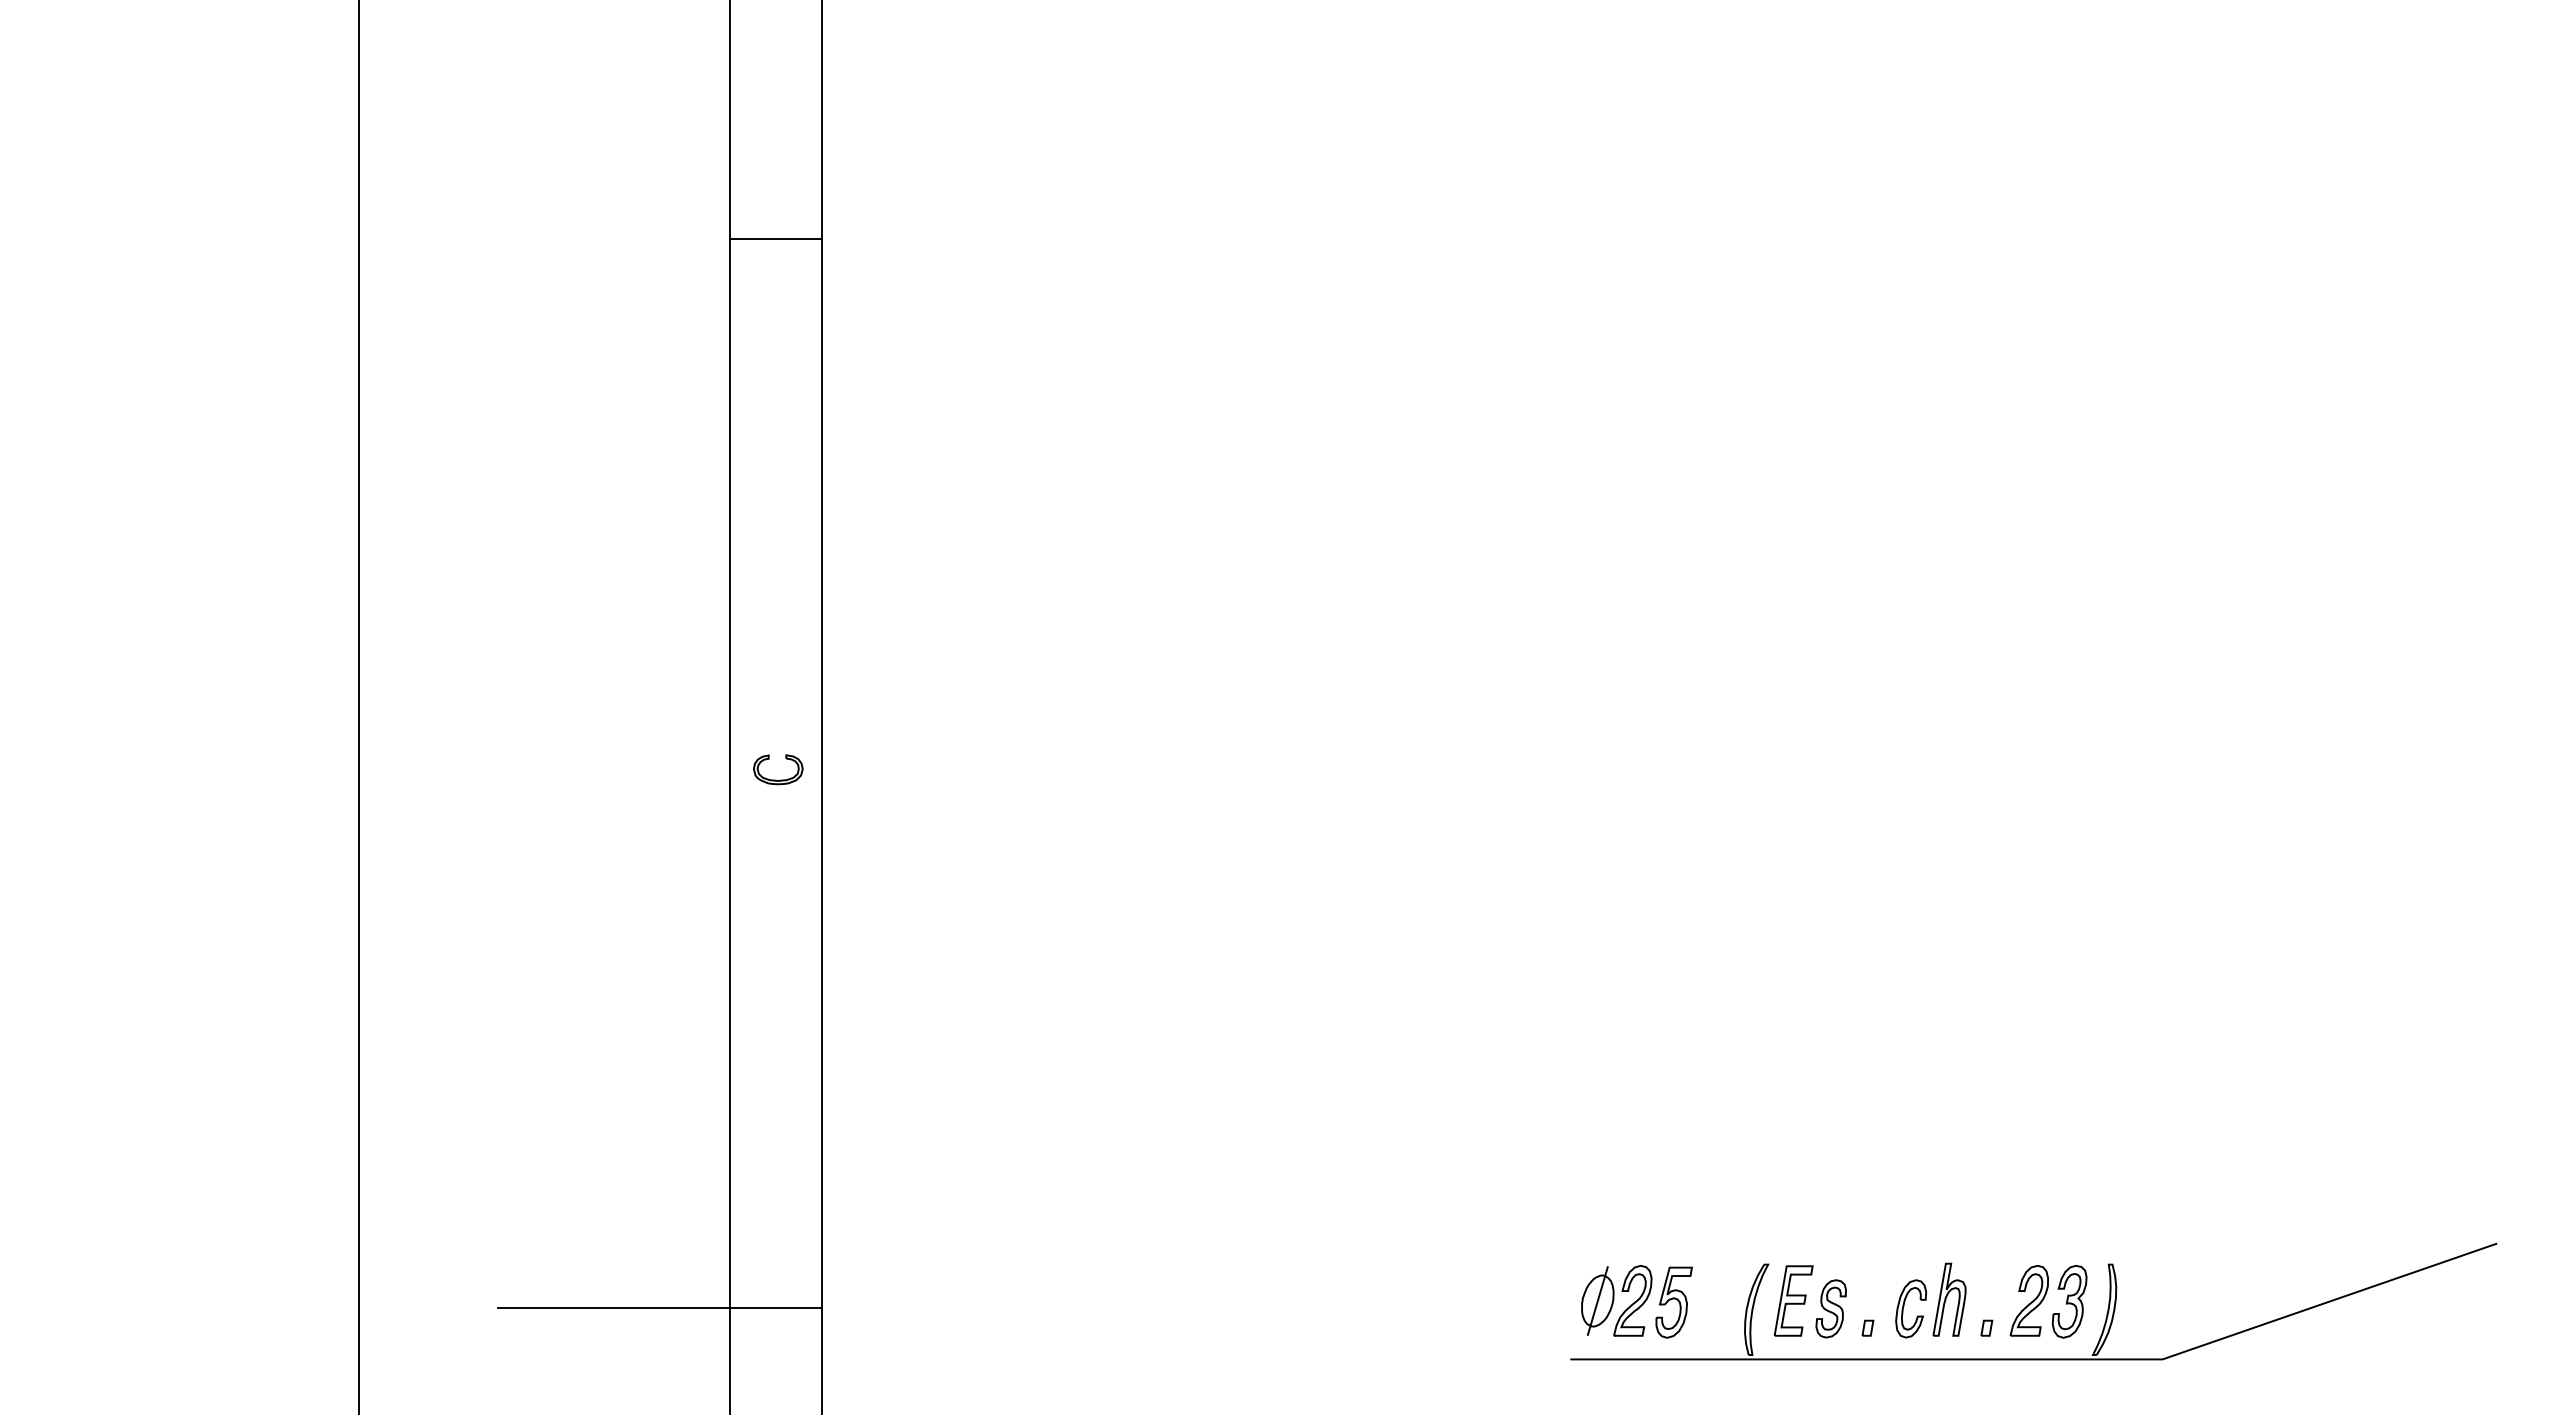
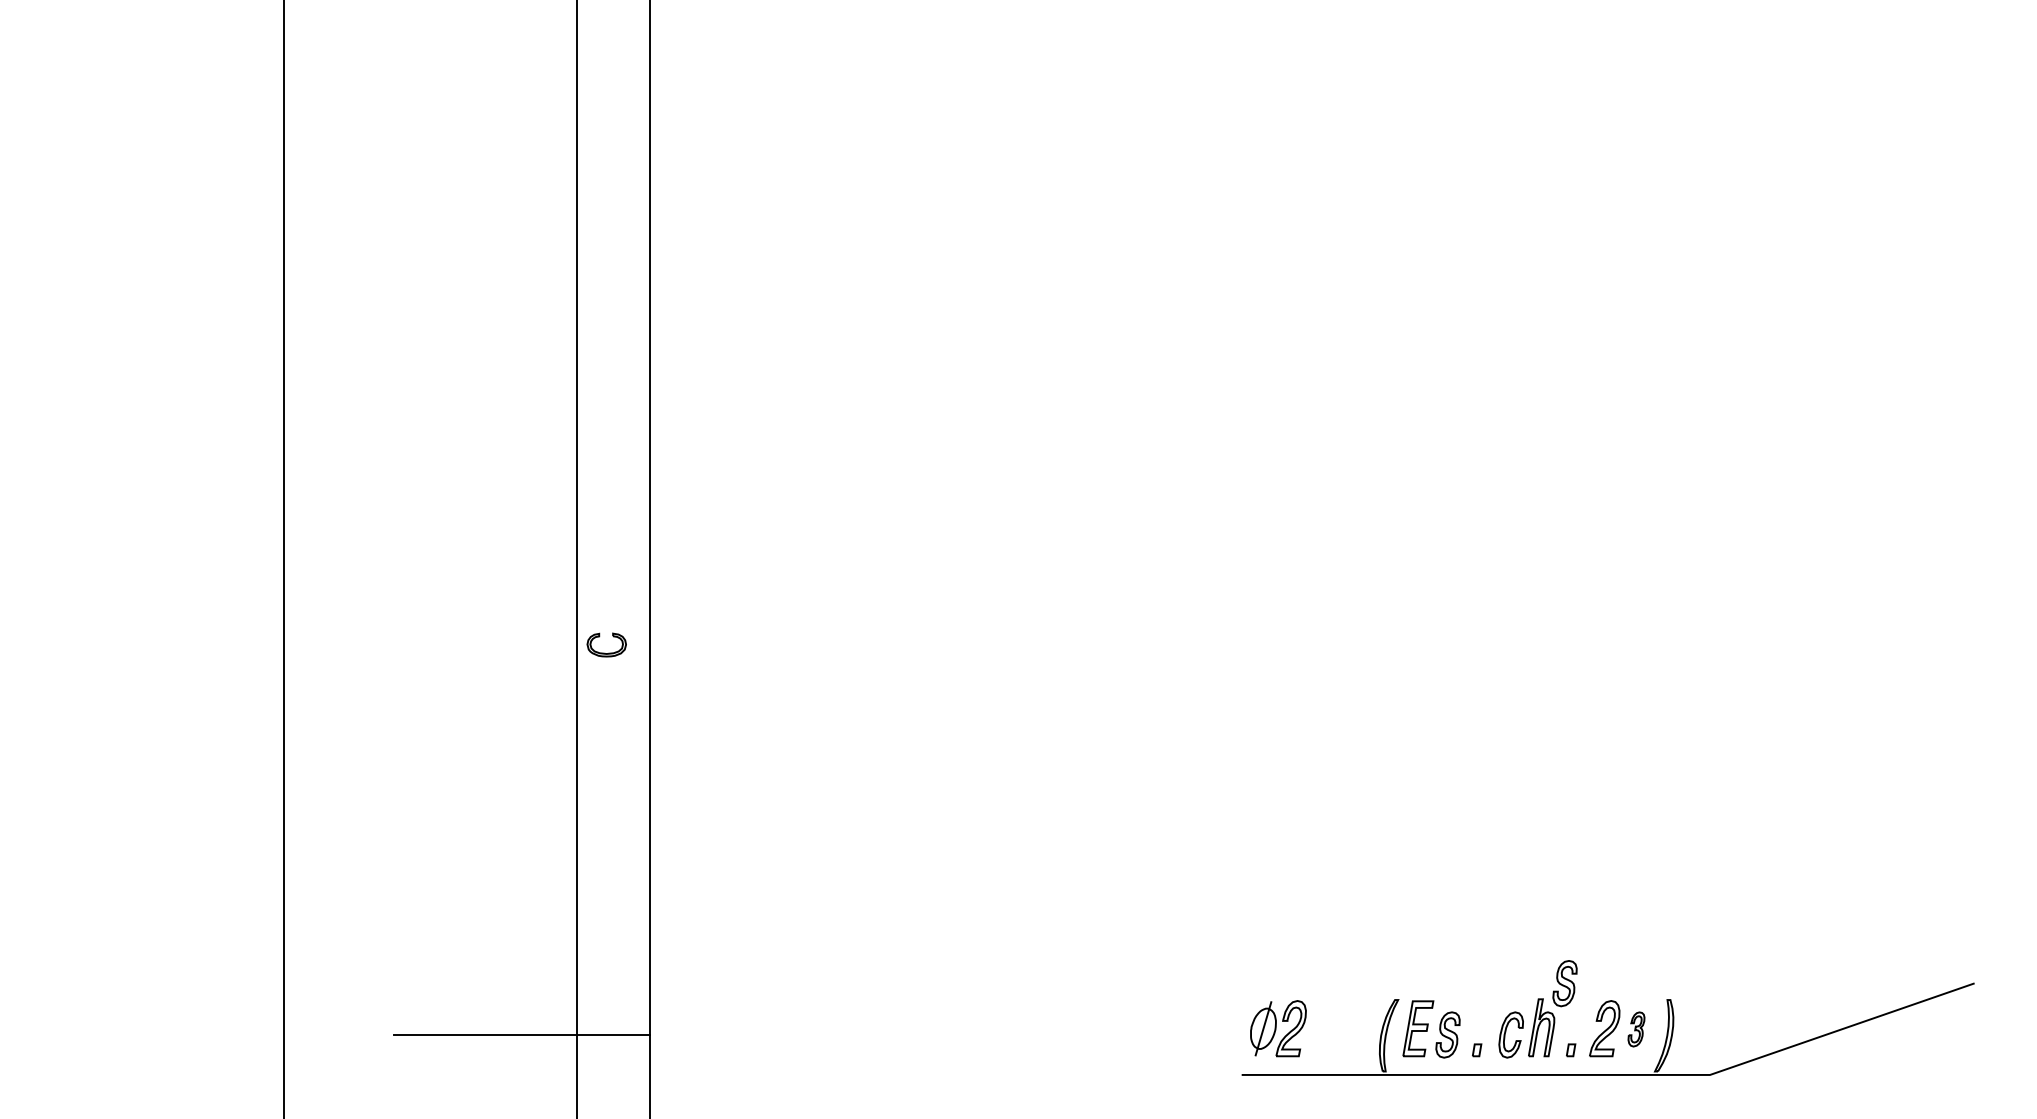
line: (775, 238) -> (613, 188), removed
part: (776, 779) -> (605, 652), moved
part: (1978, 1243) -> (1564, 983), added
part: (2069, 1301) -> (1636, 1029), size x0.6
part: (1673, 1302) -> (1323, 1029), removed

